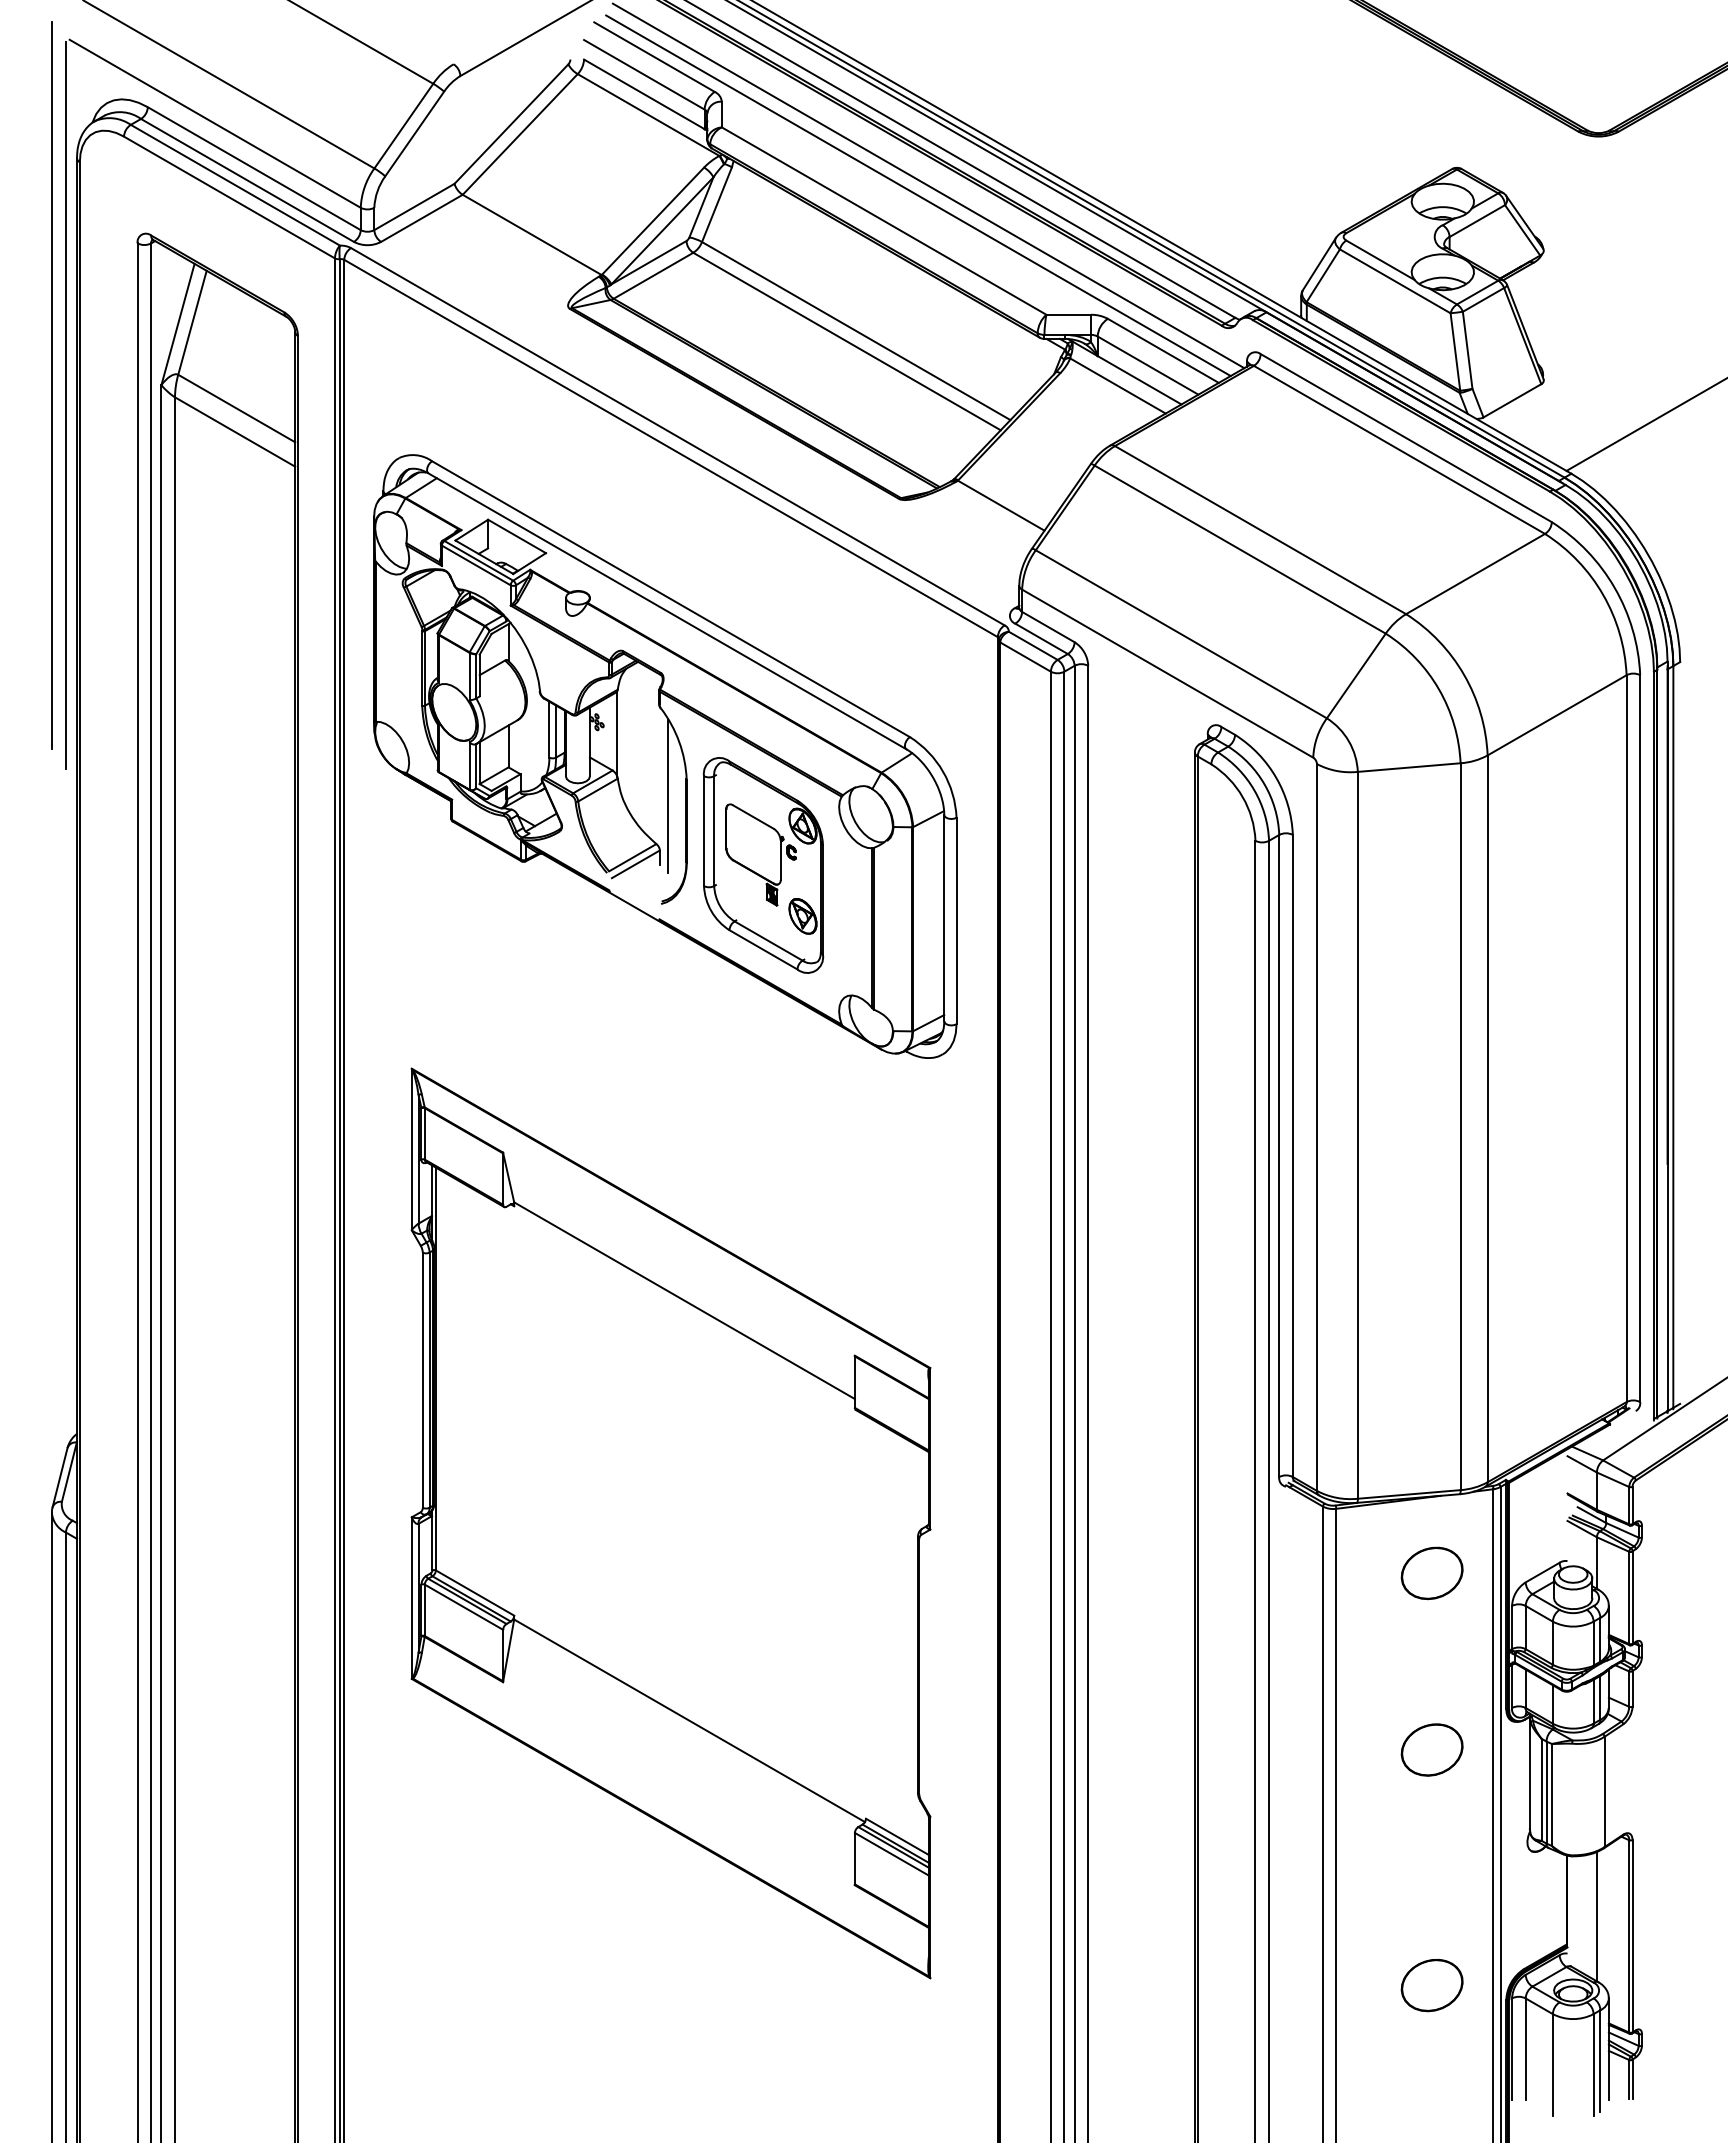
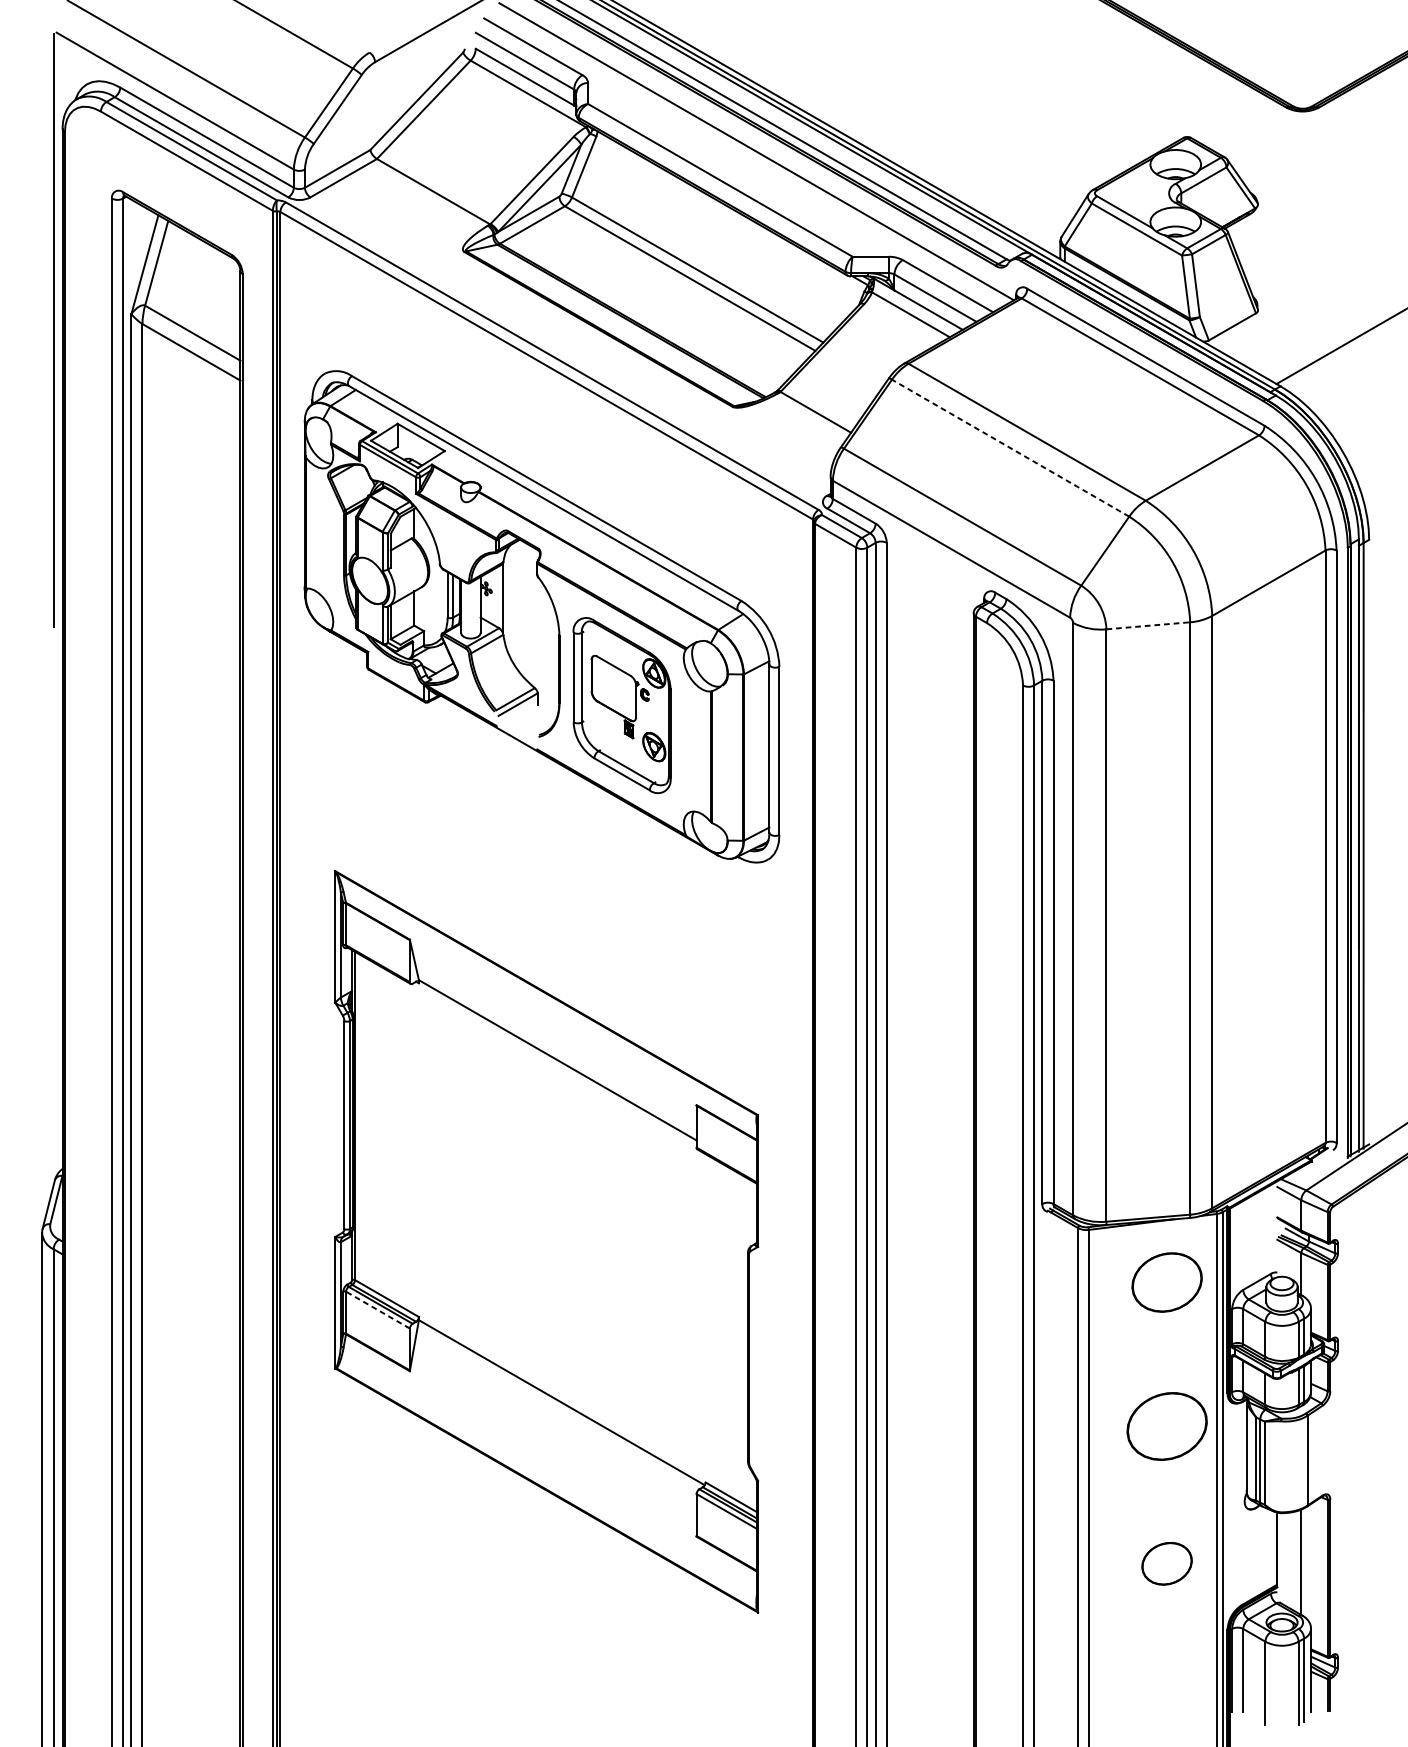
line: (918, 195) -> (748, 159), removed
line: (51, 385) -> (41, 314), removed
line: (1239, 549) -> (1010, 448), solid -> dashed
line: (1409, 767) -> (1148, 625), solid -> dashed
line: (668, 796) -> (544, 649), removed
part: (1431, 1573) -> (1166, 1282), size x1.4
line: (463, 1607) -> (377, 1310), solid -> dashed
part: (1431, 1749) -> (1166, 1426), size x1.6
part: (1431, 1985) -> (1166, 1563), moved

